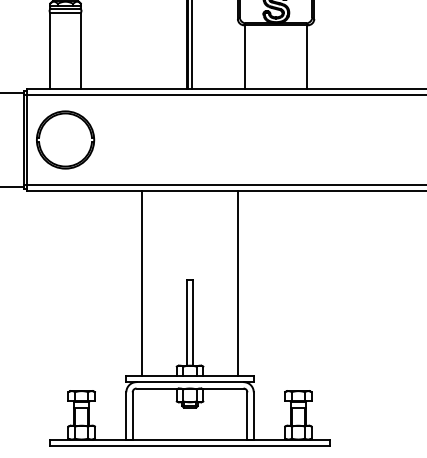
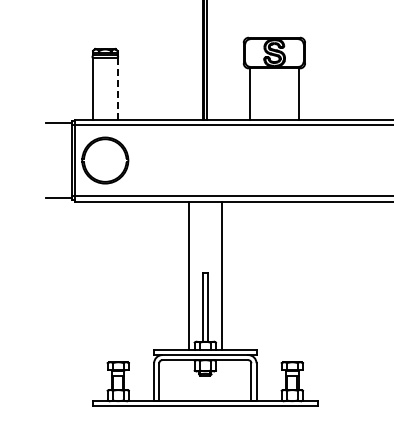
line: (81, 50) -> (118, 88), solid -> dashed
line: (141, 283) -> (188, 275), moved
line: (237, 283) -> (221, 275), moved

